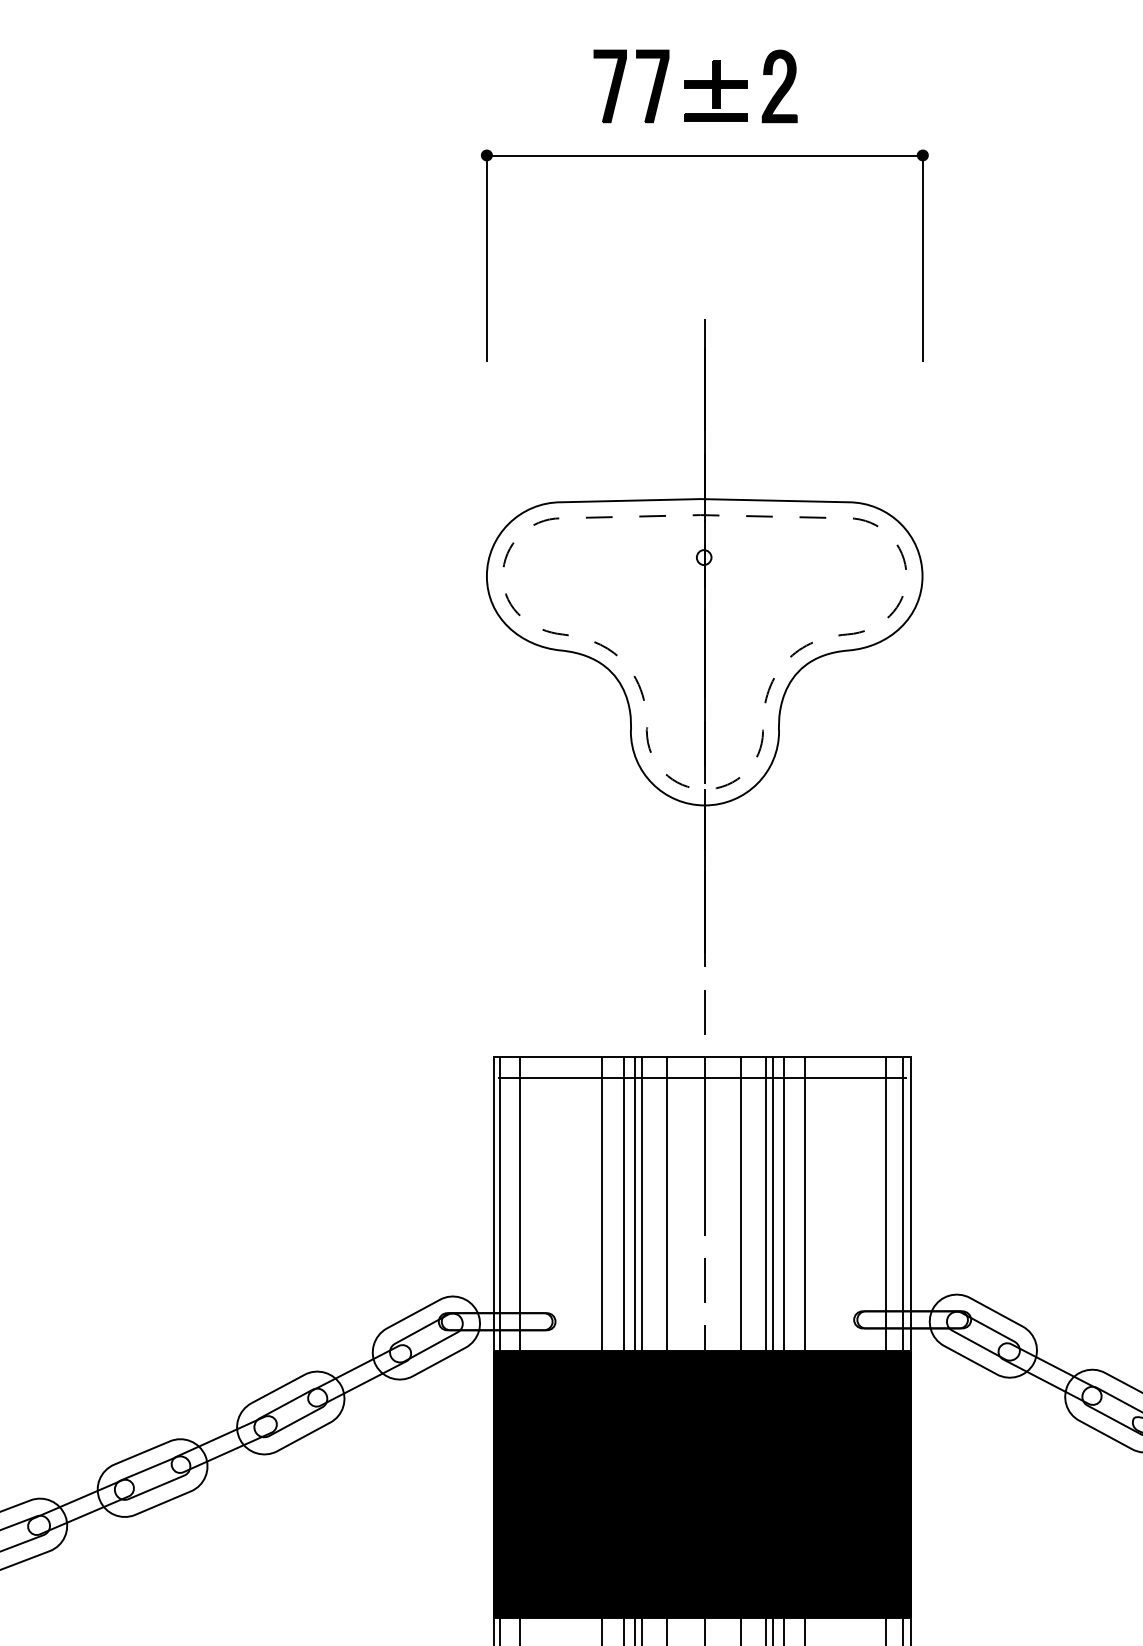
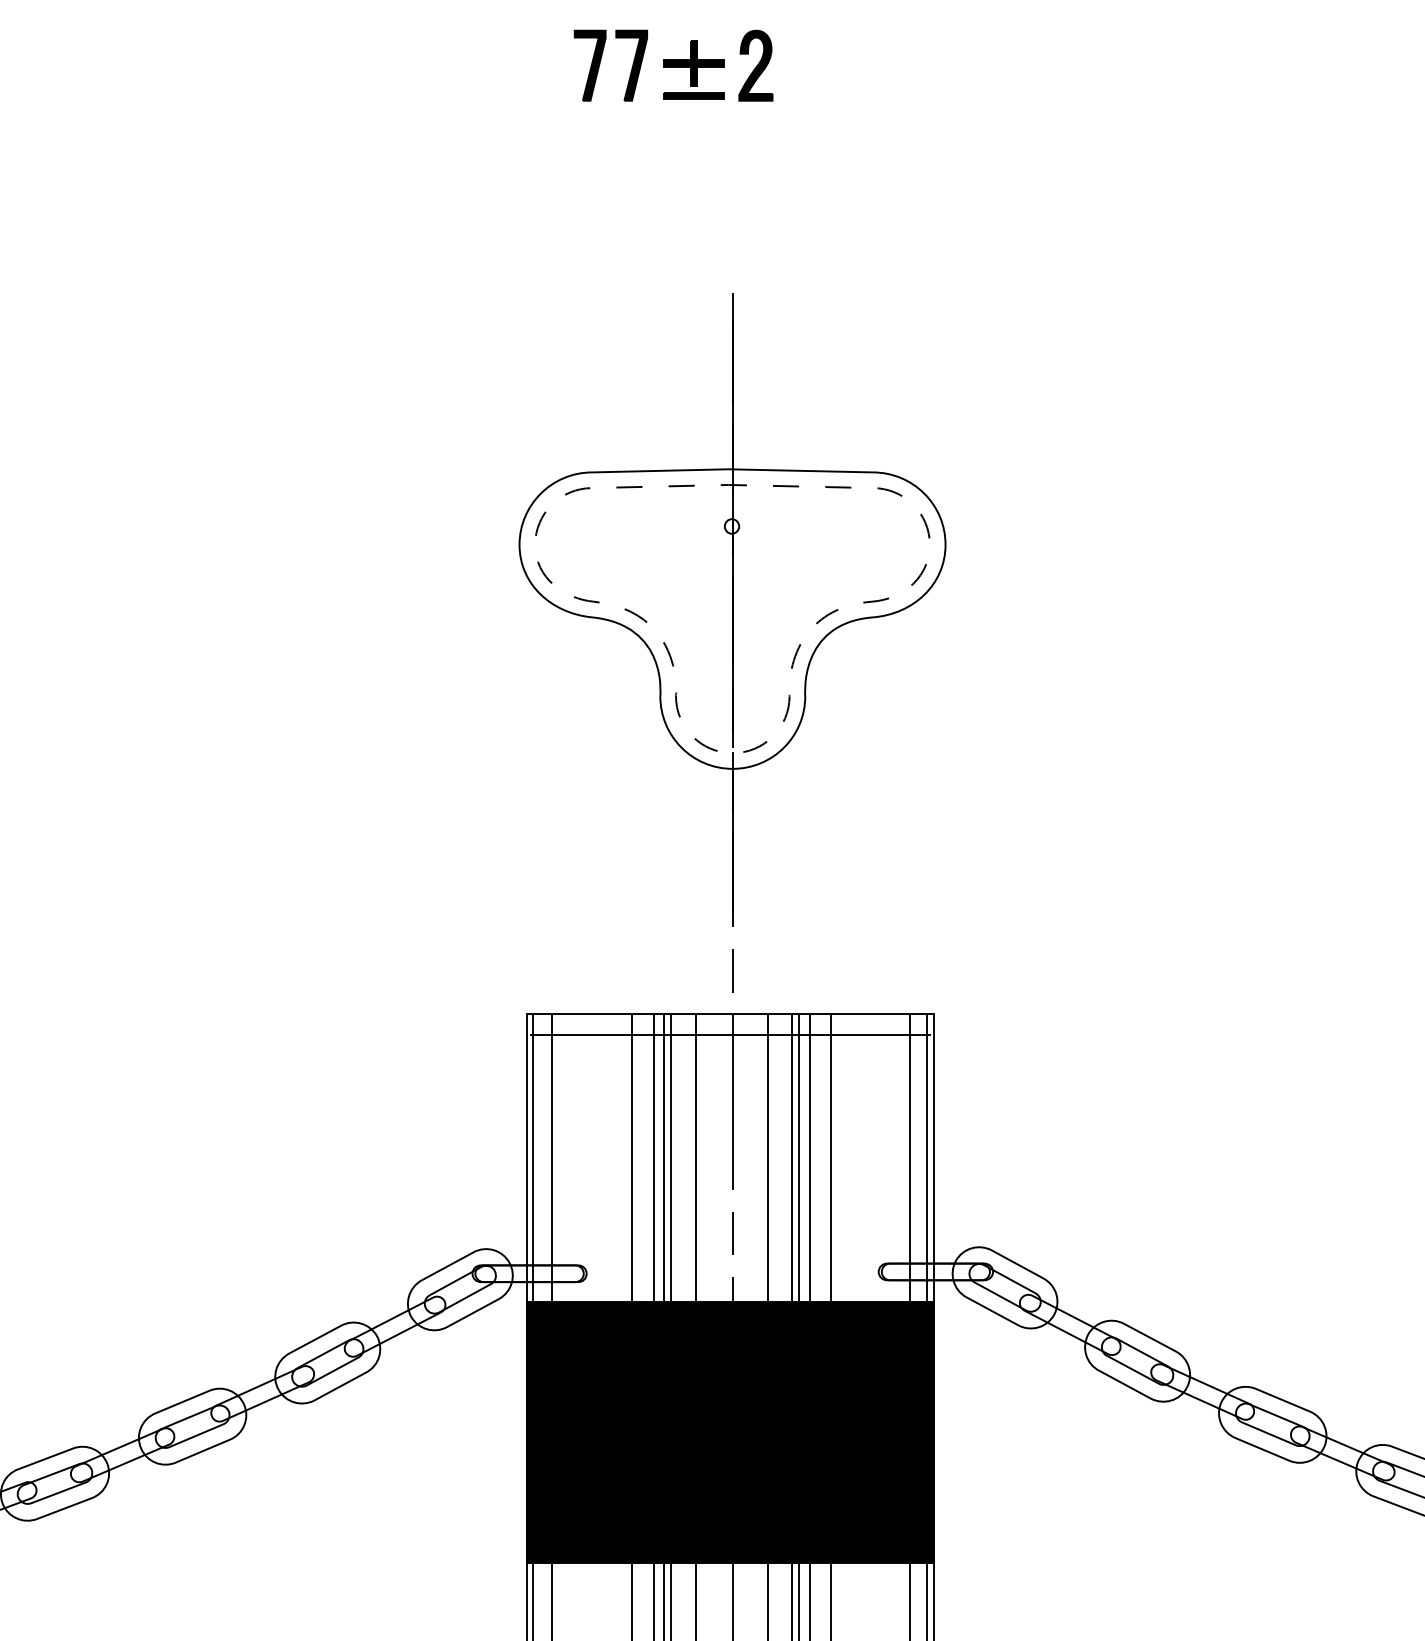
part: (695, 86) -> (673, 65), moved
part: (704, 155) -> (732, 133), removed

